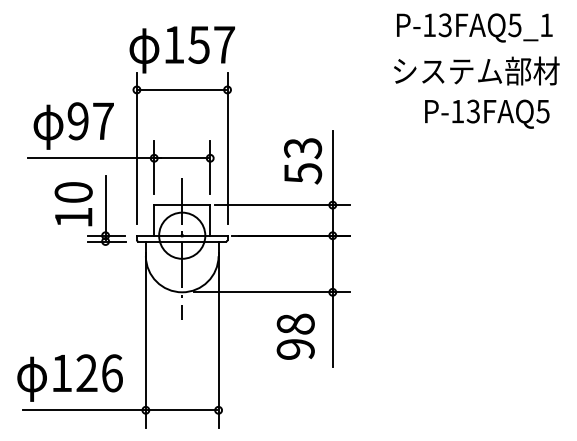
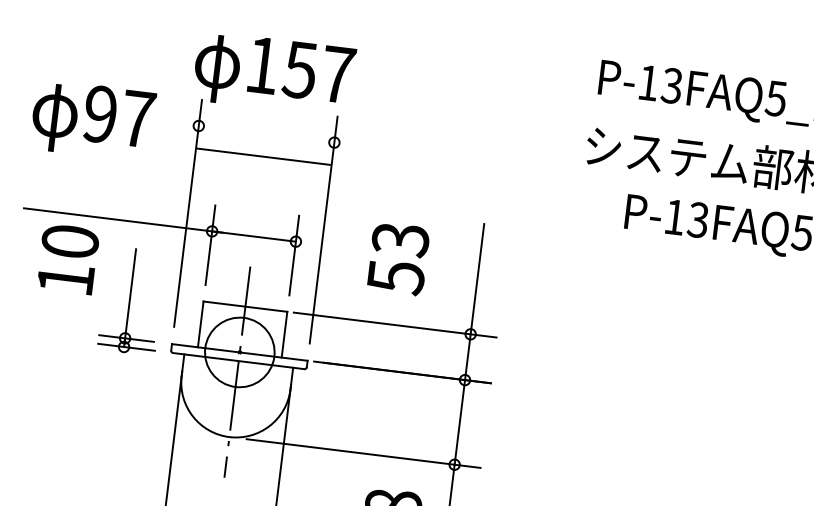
line: (182, 89) -> (264, 156), moved
text: (73, 125) -> (92, 119), moved
text: (303, 161) -> (398, 259), moved
text: (73, 204) -> (67, 259), moved

